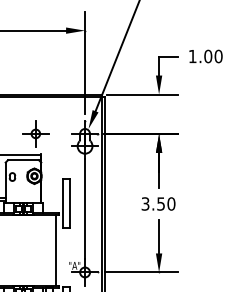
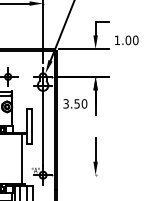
text: (205, 56) -> (126, 40), moved
text: (158, 203) -> (75, 103), moved
line: (141, 272) -> (83, 175), removed

